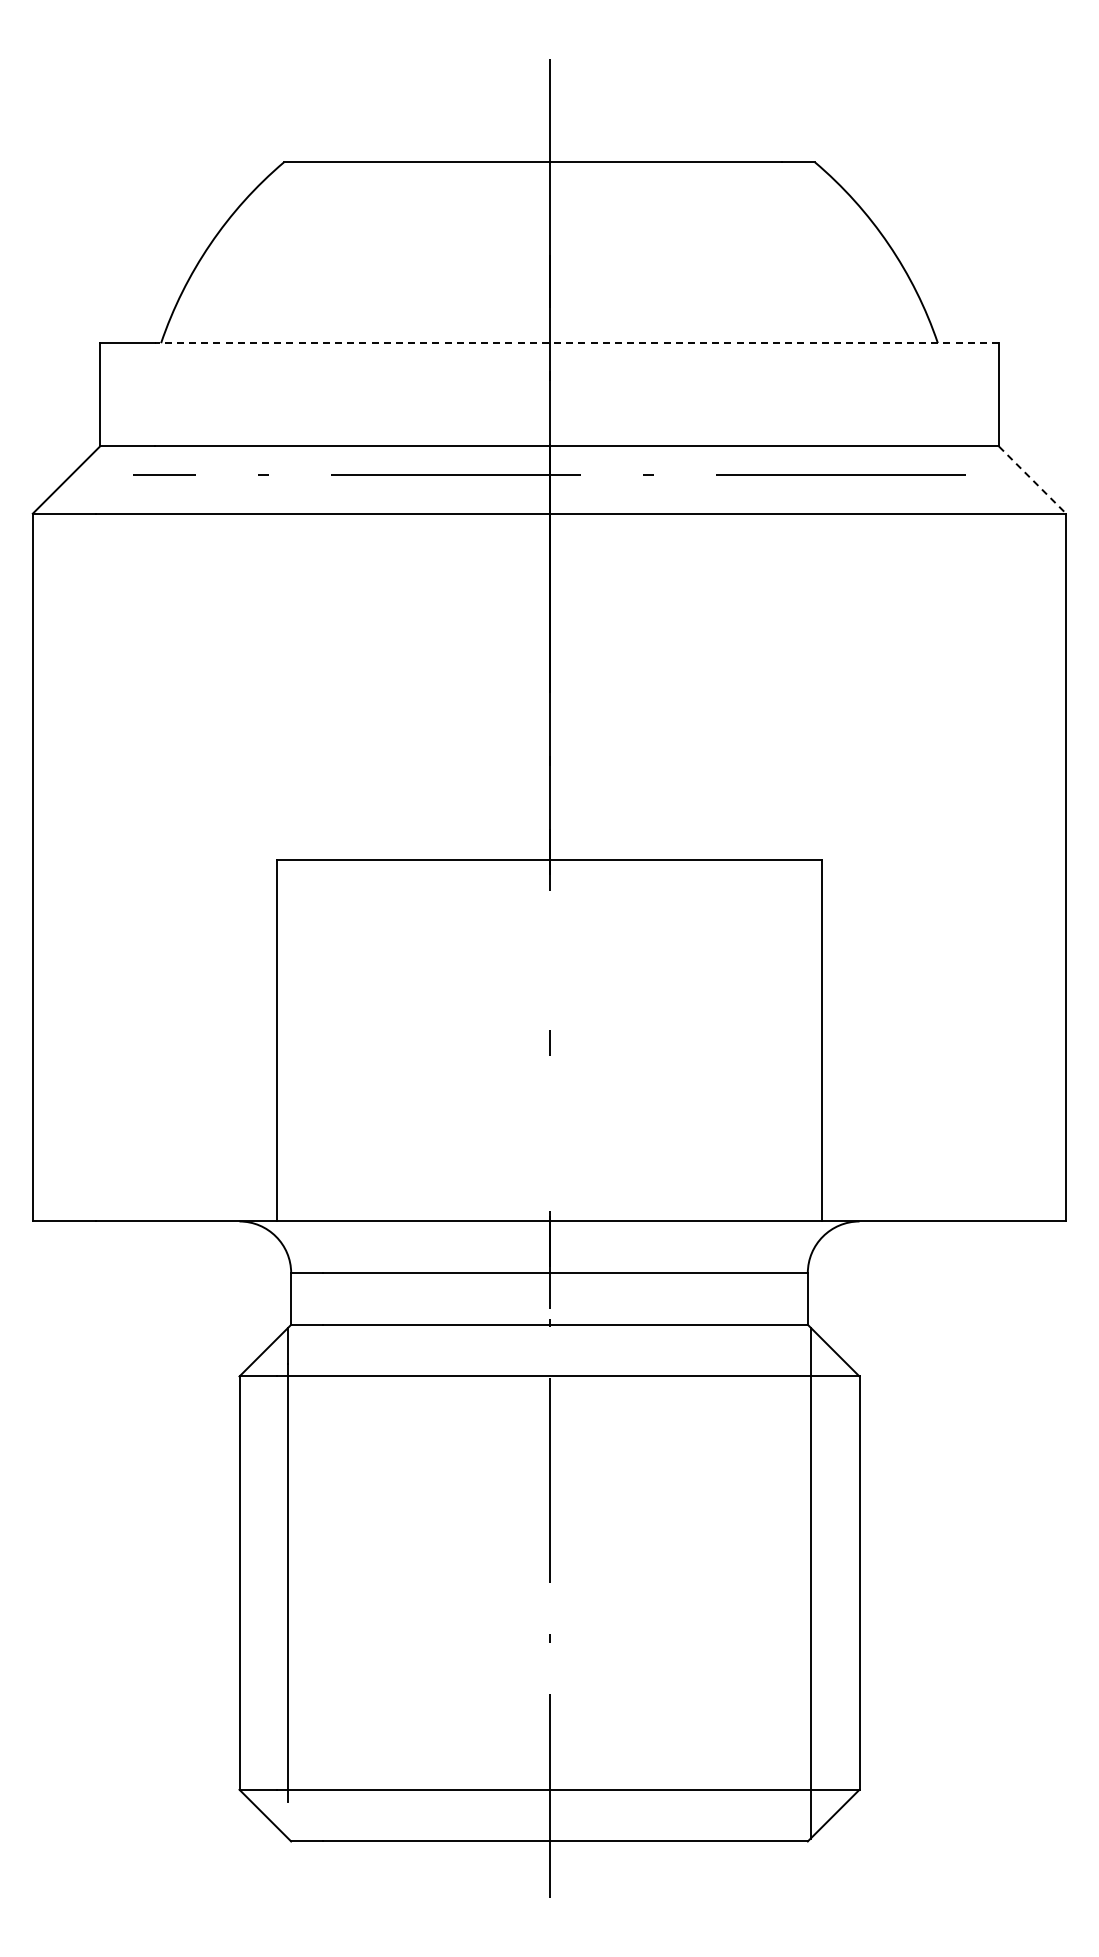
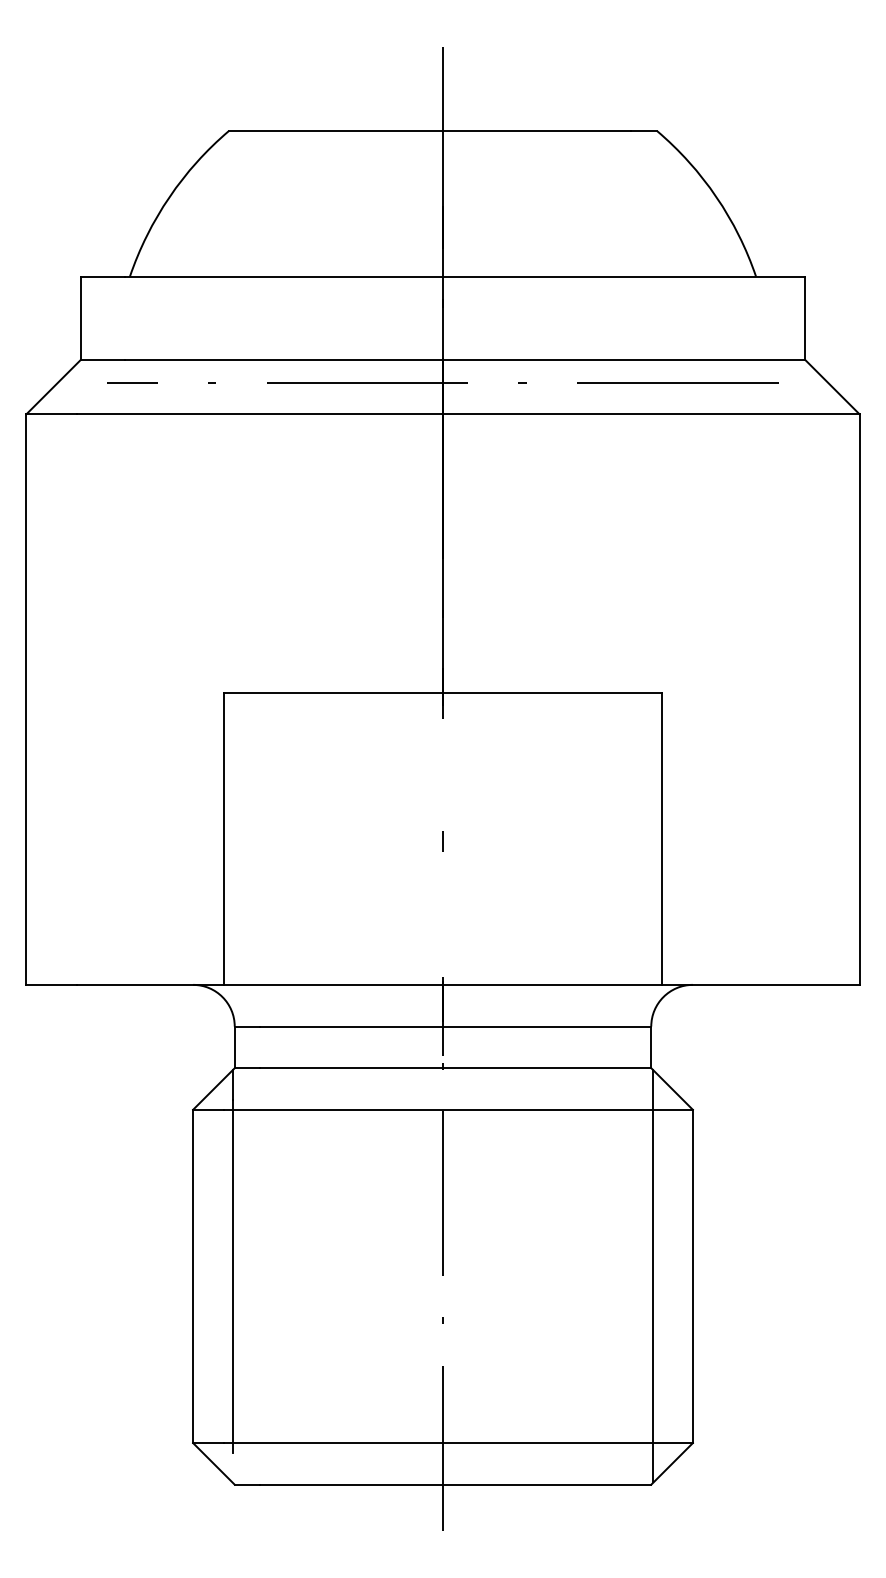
line: (577, 343) -> (465, 277), dashed -> solid
line: (1032, 480) -> (832, 387), dashed -> solid

